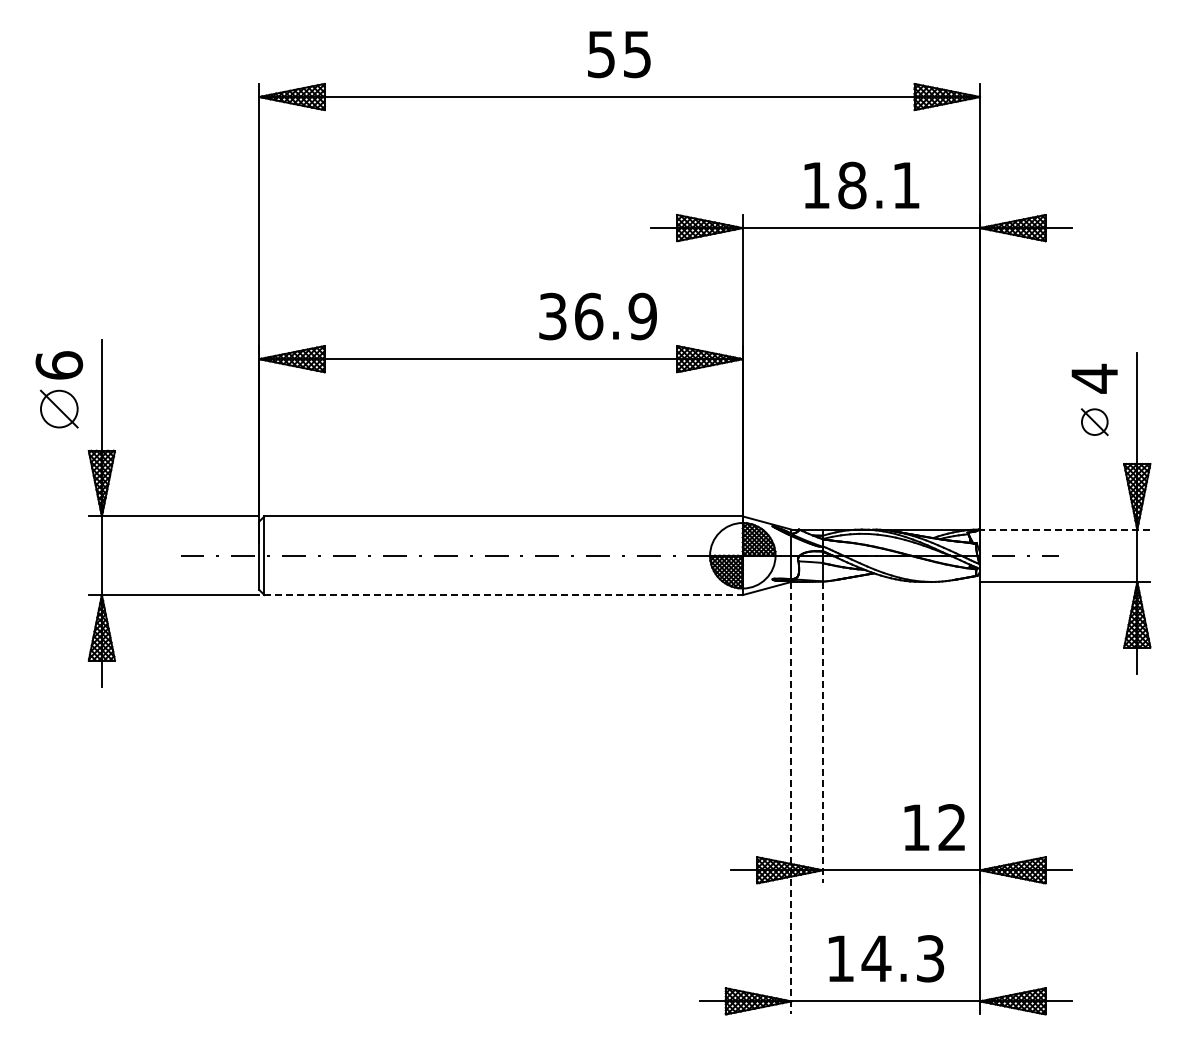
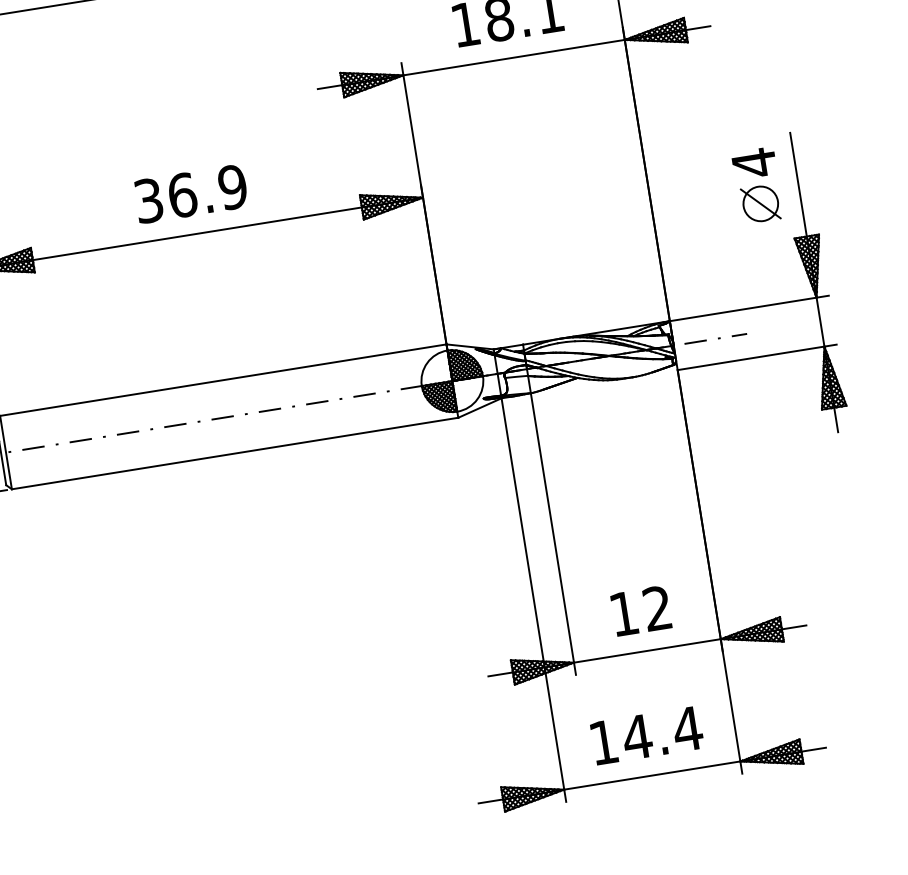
text: (597, 316) -> (190, 194), moved
part: (1094, 421) -> (760, 203), size x1.43
line: (1064, 529) -> (748, 308), dashed -> solid
line: (504, 595) -> (235, 453), dashed -> solid
line: (822, 732) -> (553, 534), dashed -> solid
line: (791, 798) -> (534, 600), dashed -> solid
text: (934, 827) -> (641, 610), moved
text: (930, 958) -> (687, 728), 14.3 -> 14.4

